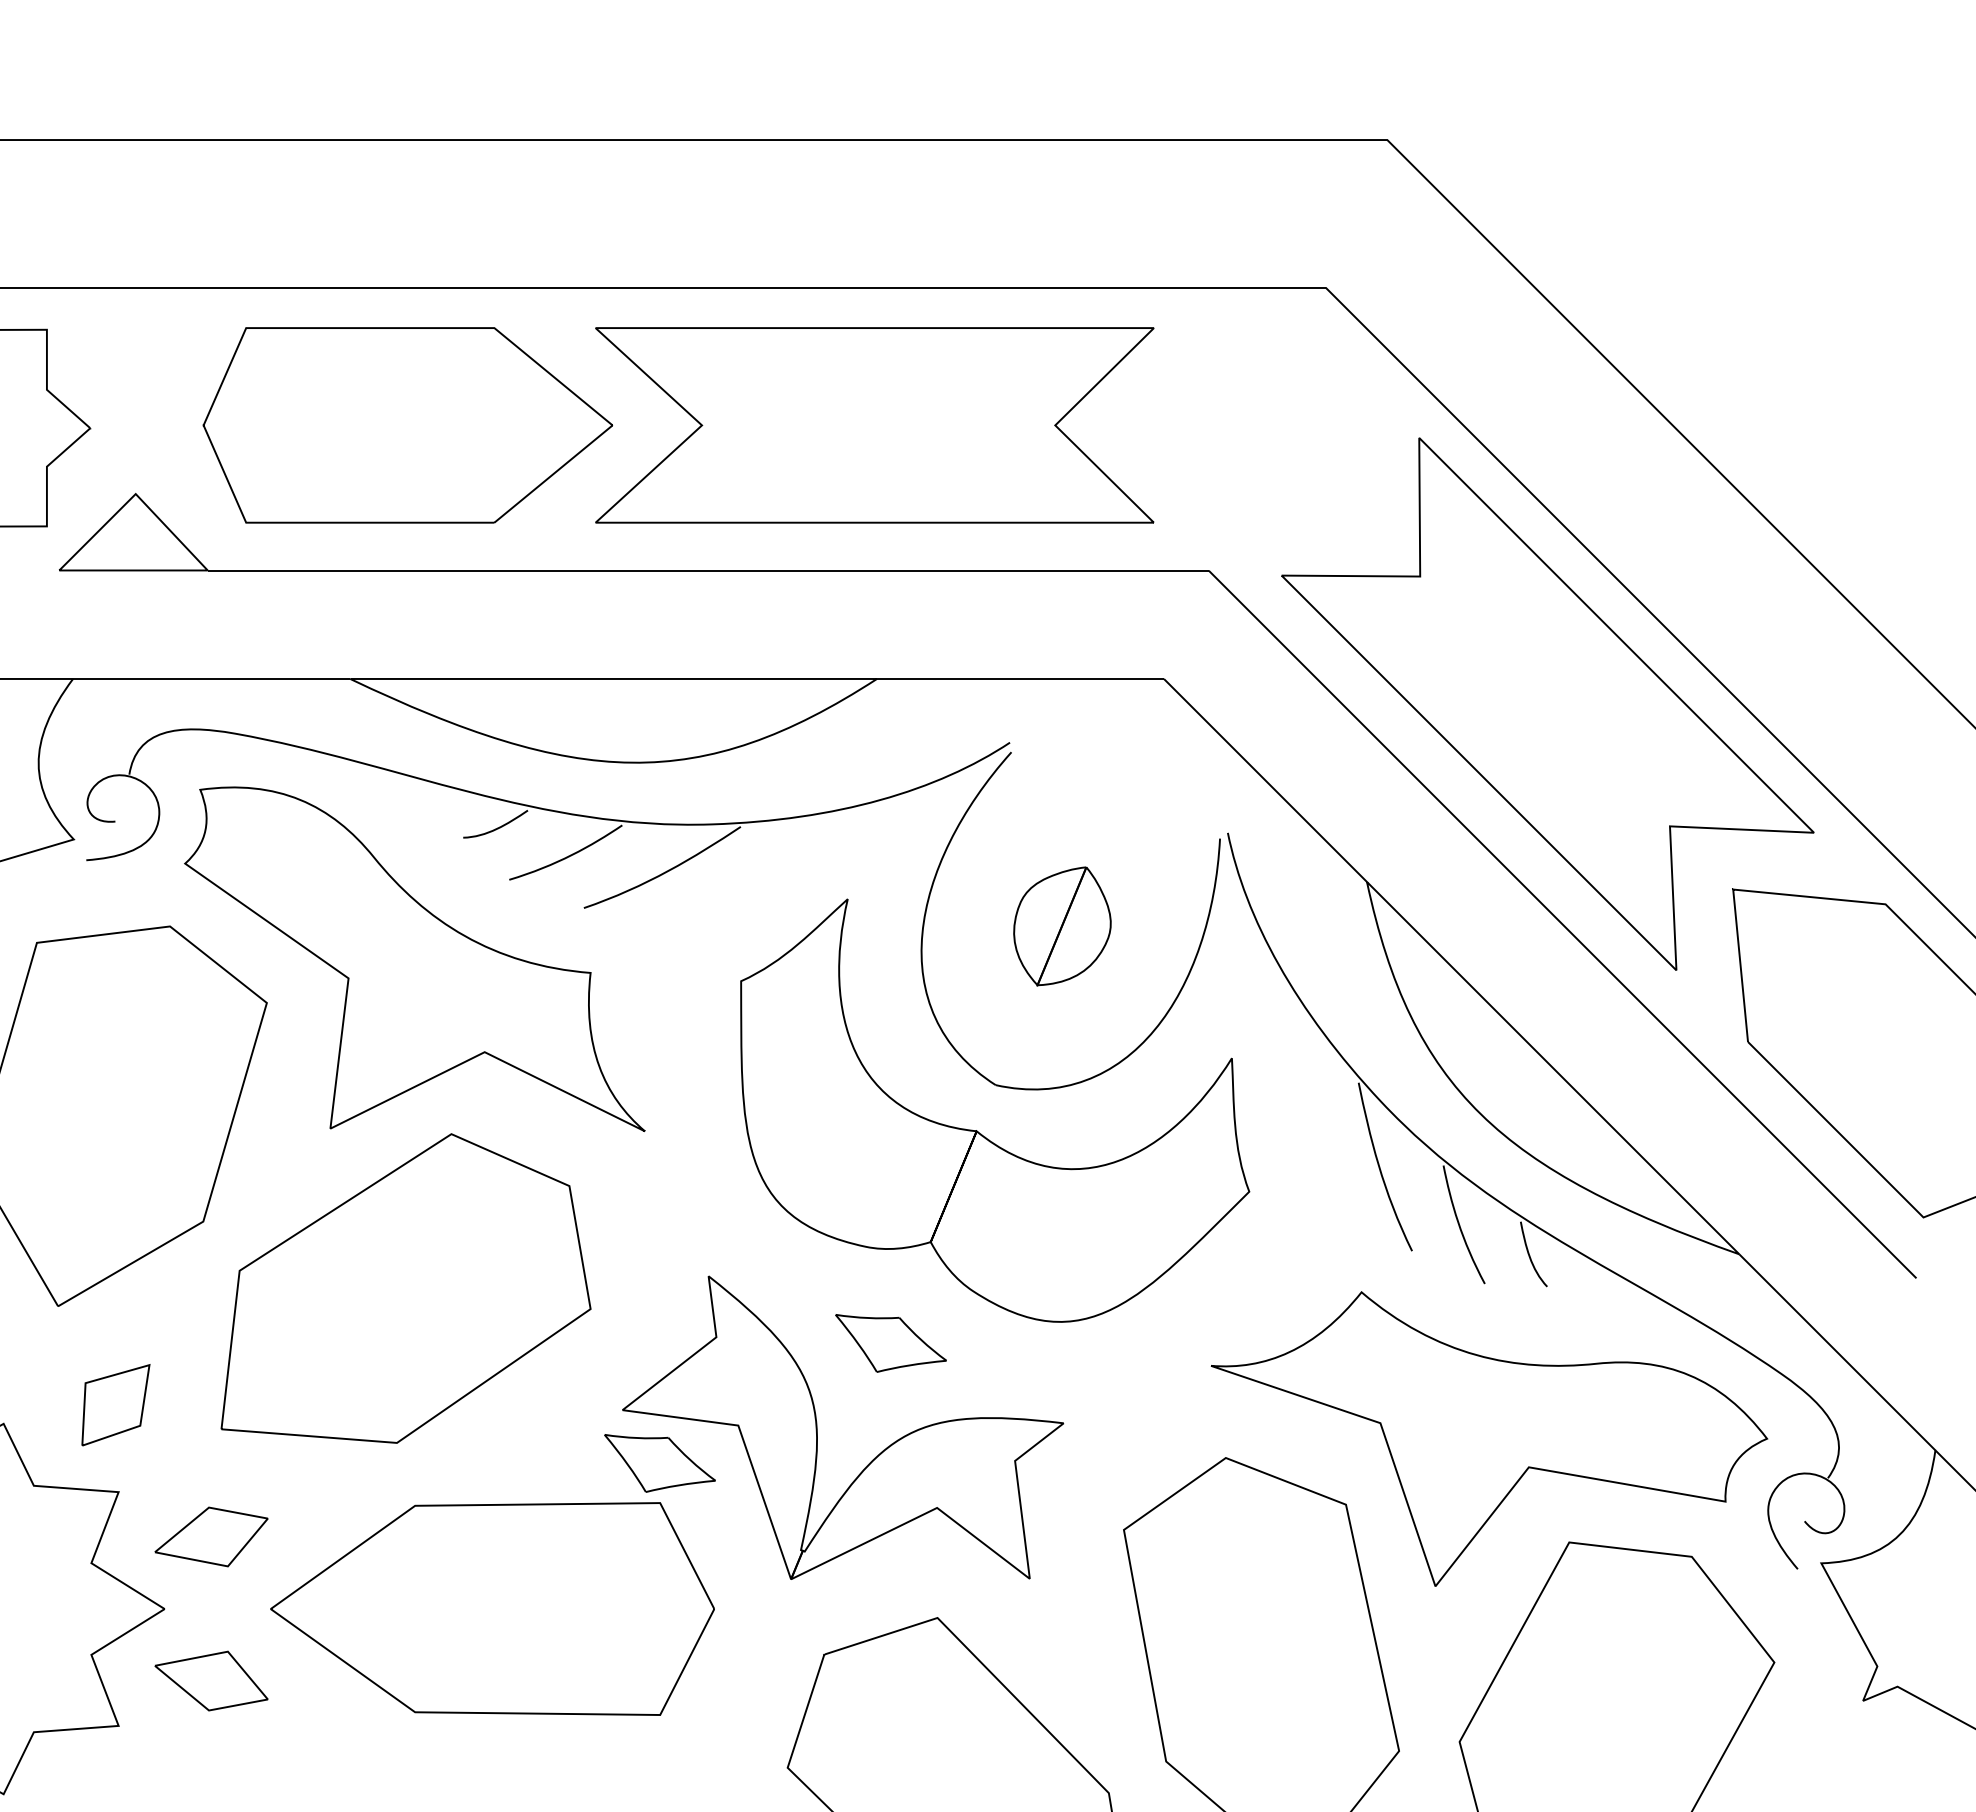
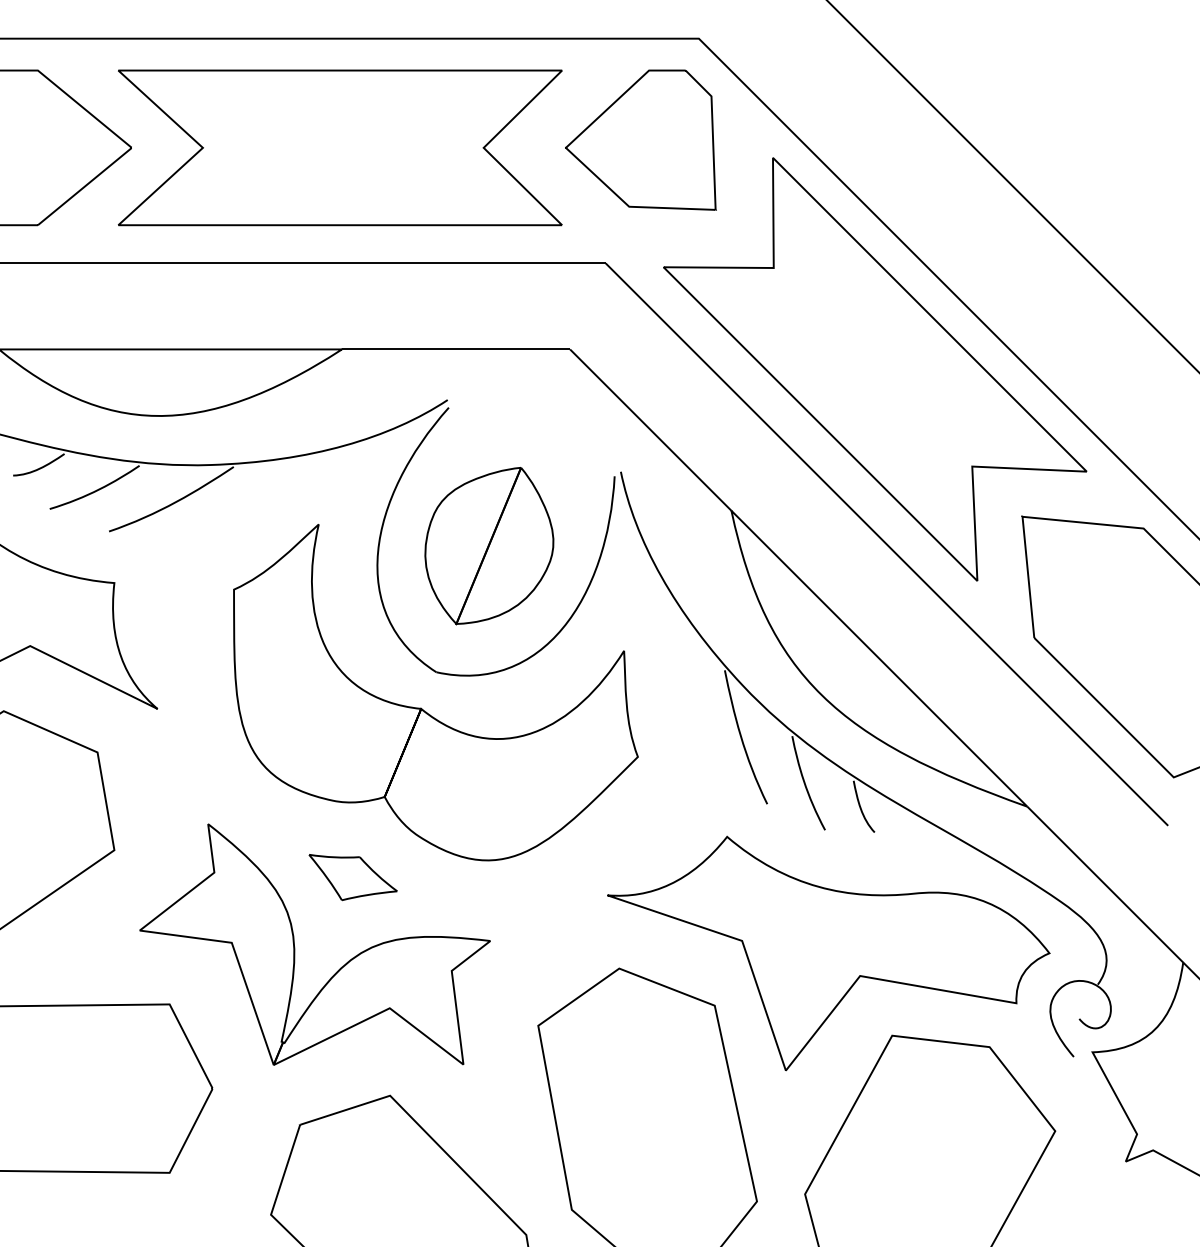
part: (1252, 415) -> (640, 140), added
part: (1062, 926) -> (489, 546), size x1.67
part: (659, 1463) -> (169, 972), removed

